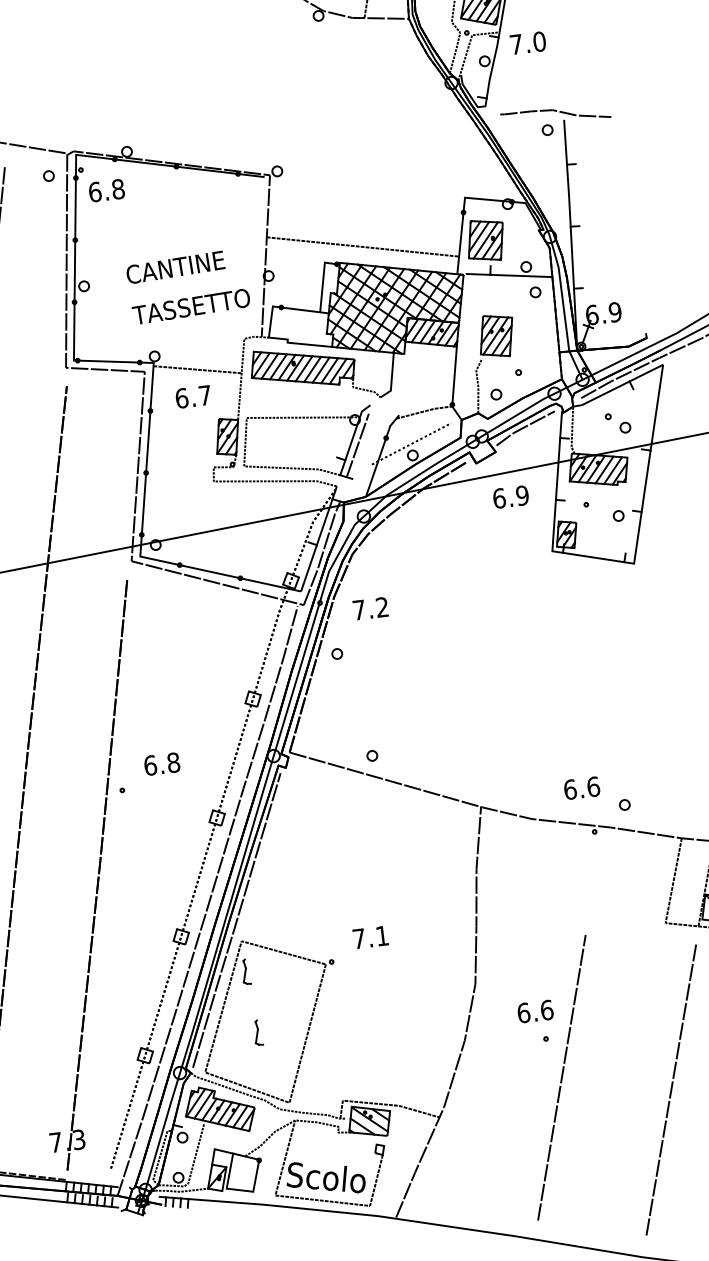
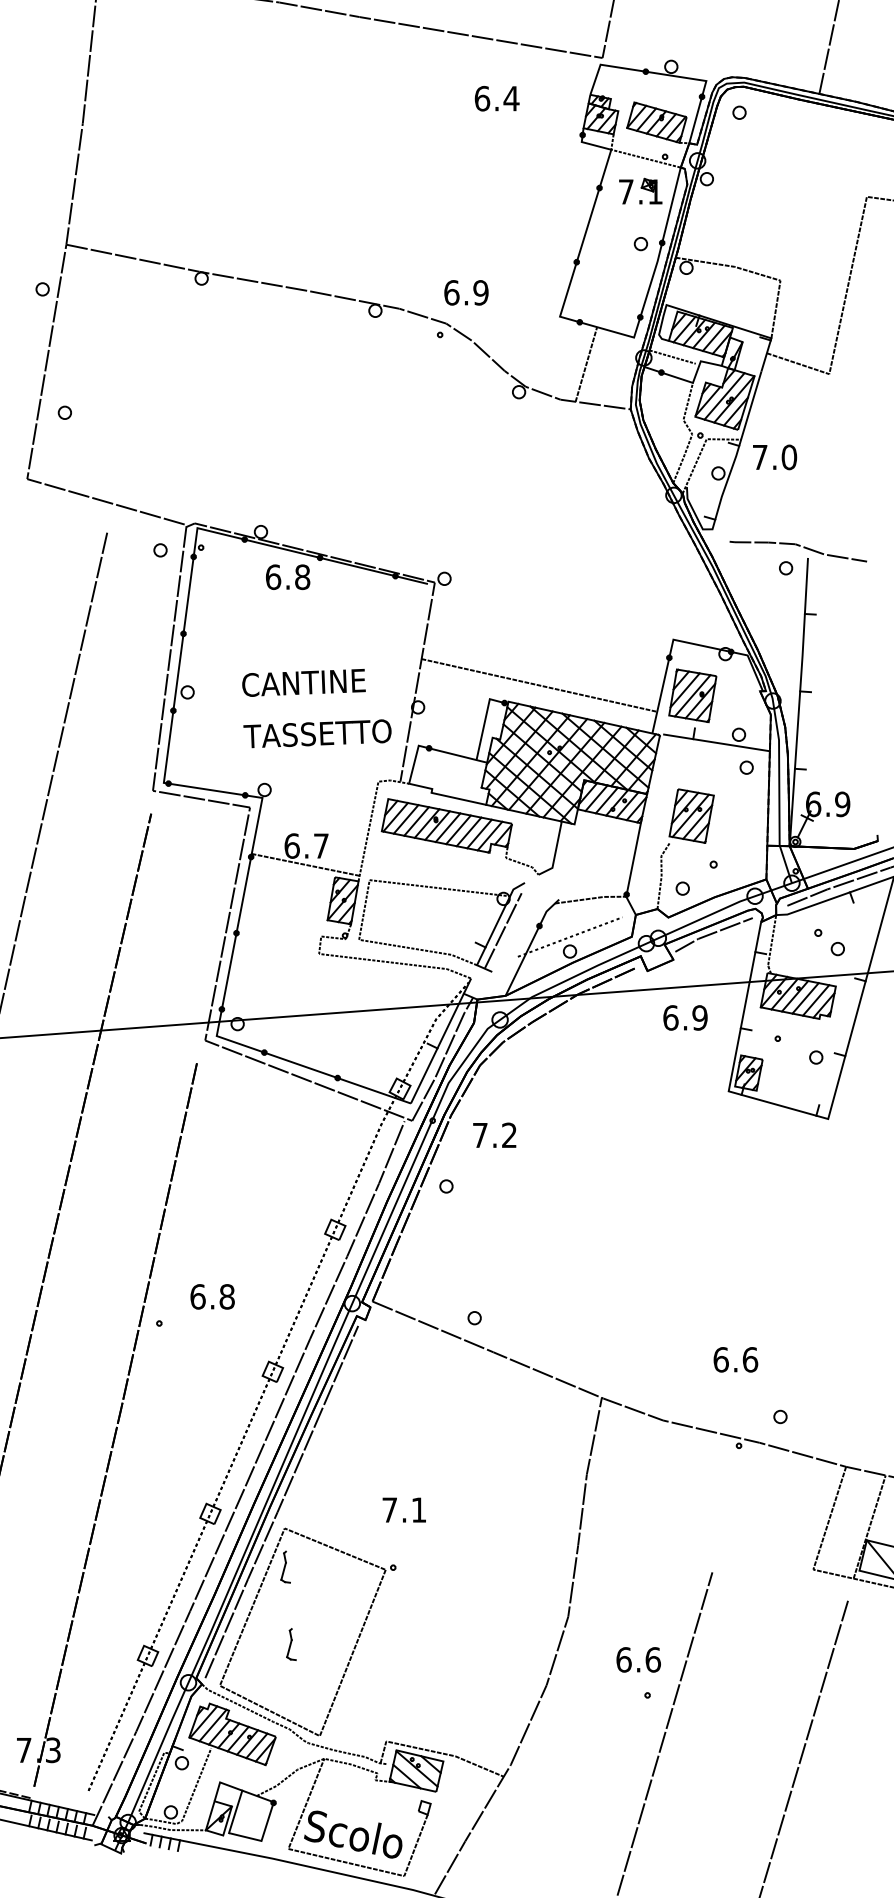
text: (107, 190) -> (288, 576), moved
line: (197, 369) -> (305, 864), moved
text: (581, 788) -> (735, 1359), moved
text: (369, 937) -> (403, 1509), moved

